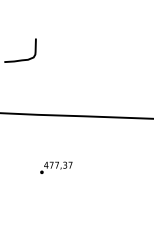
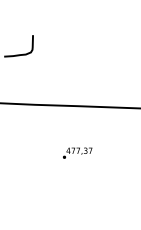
text: (56, 167) -> (77, 152), moved

